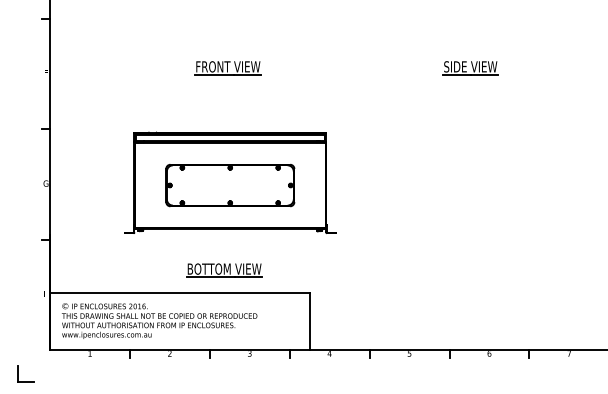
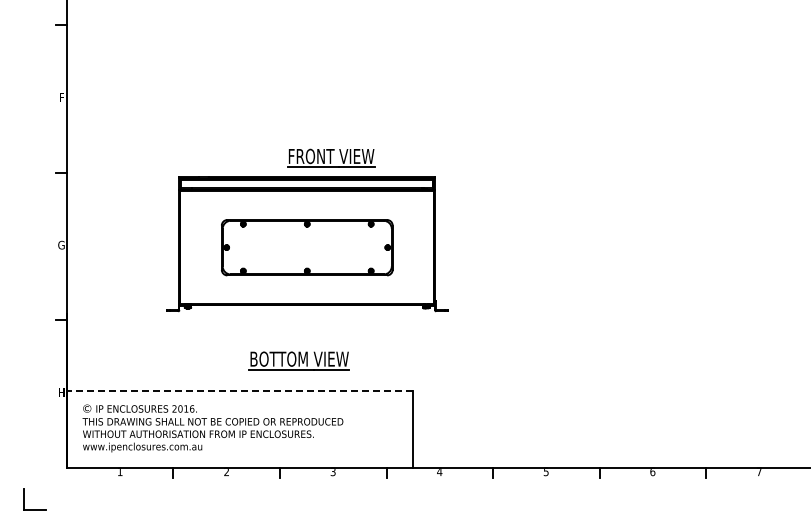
part: (228, 67) -> (331, 157), moved
part: (470, 67) -> (627, 90), removed
line: (179, 292) -> (239, 390), solid -> dashed

